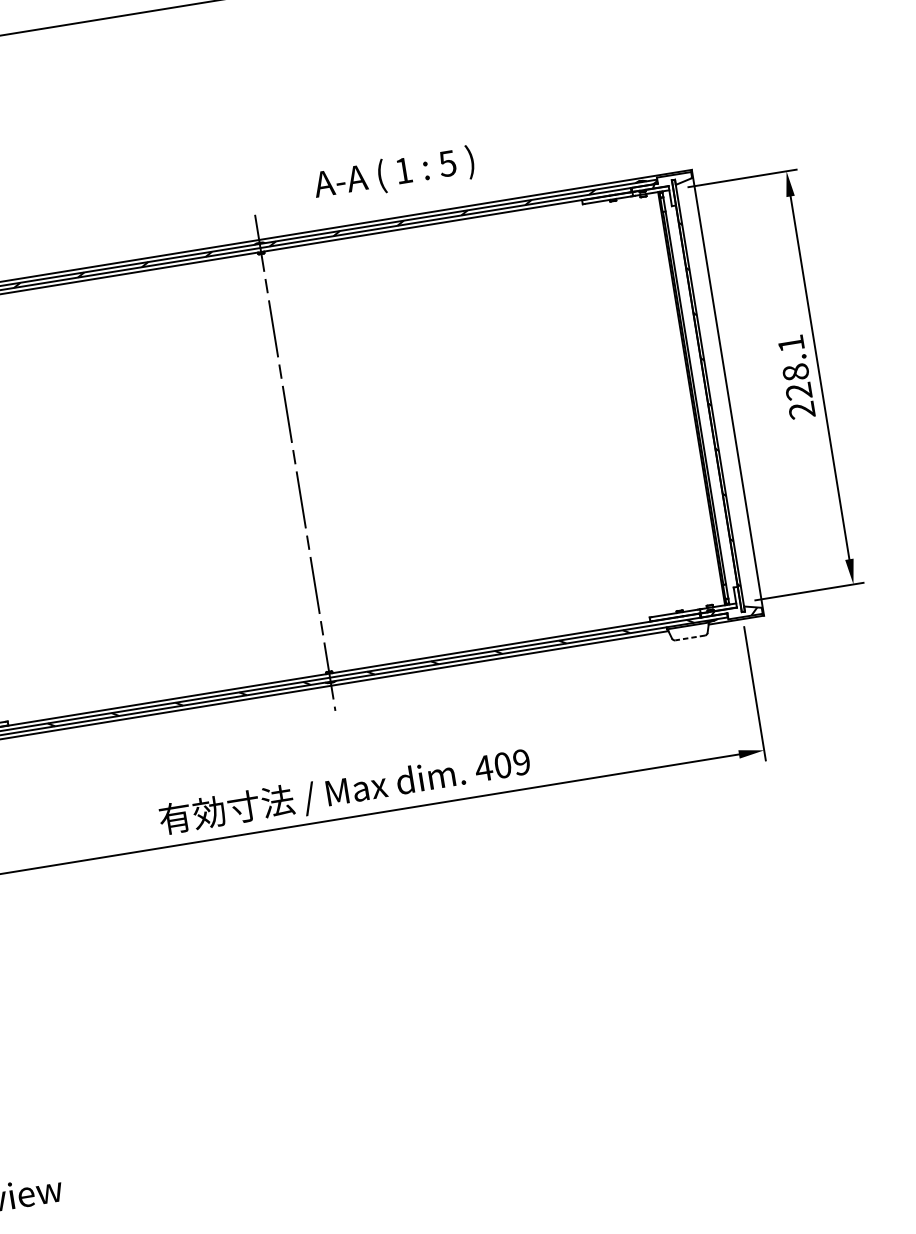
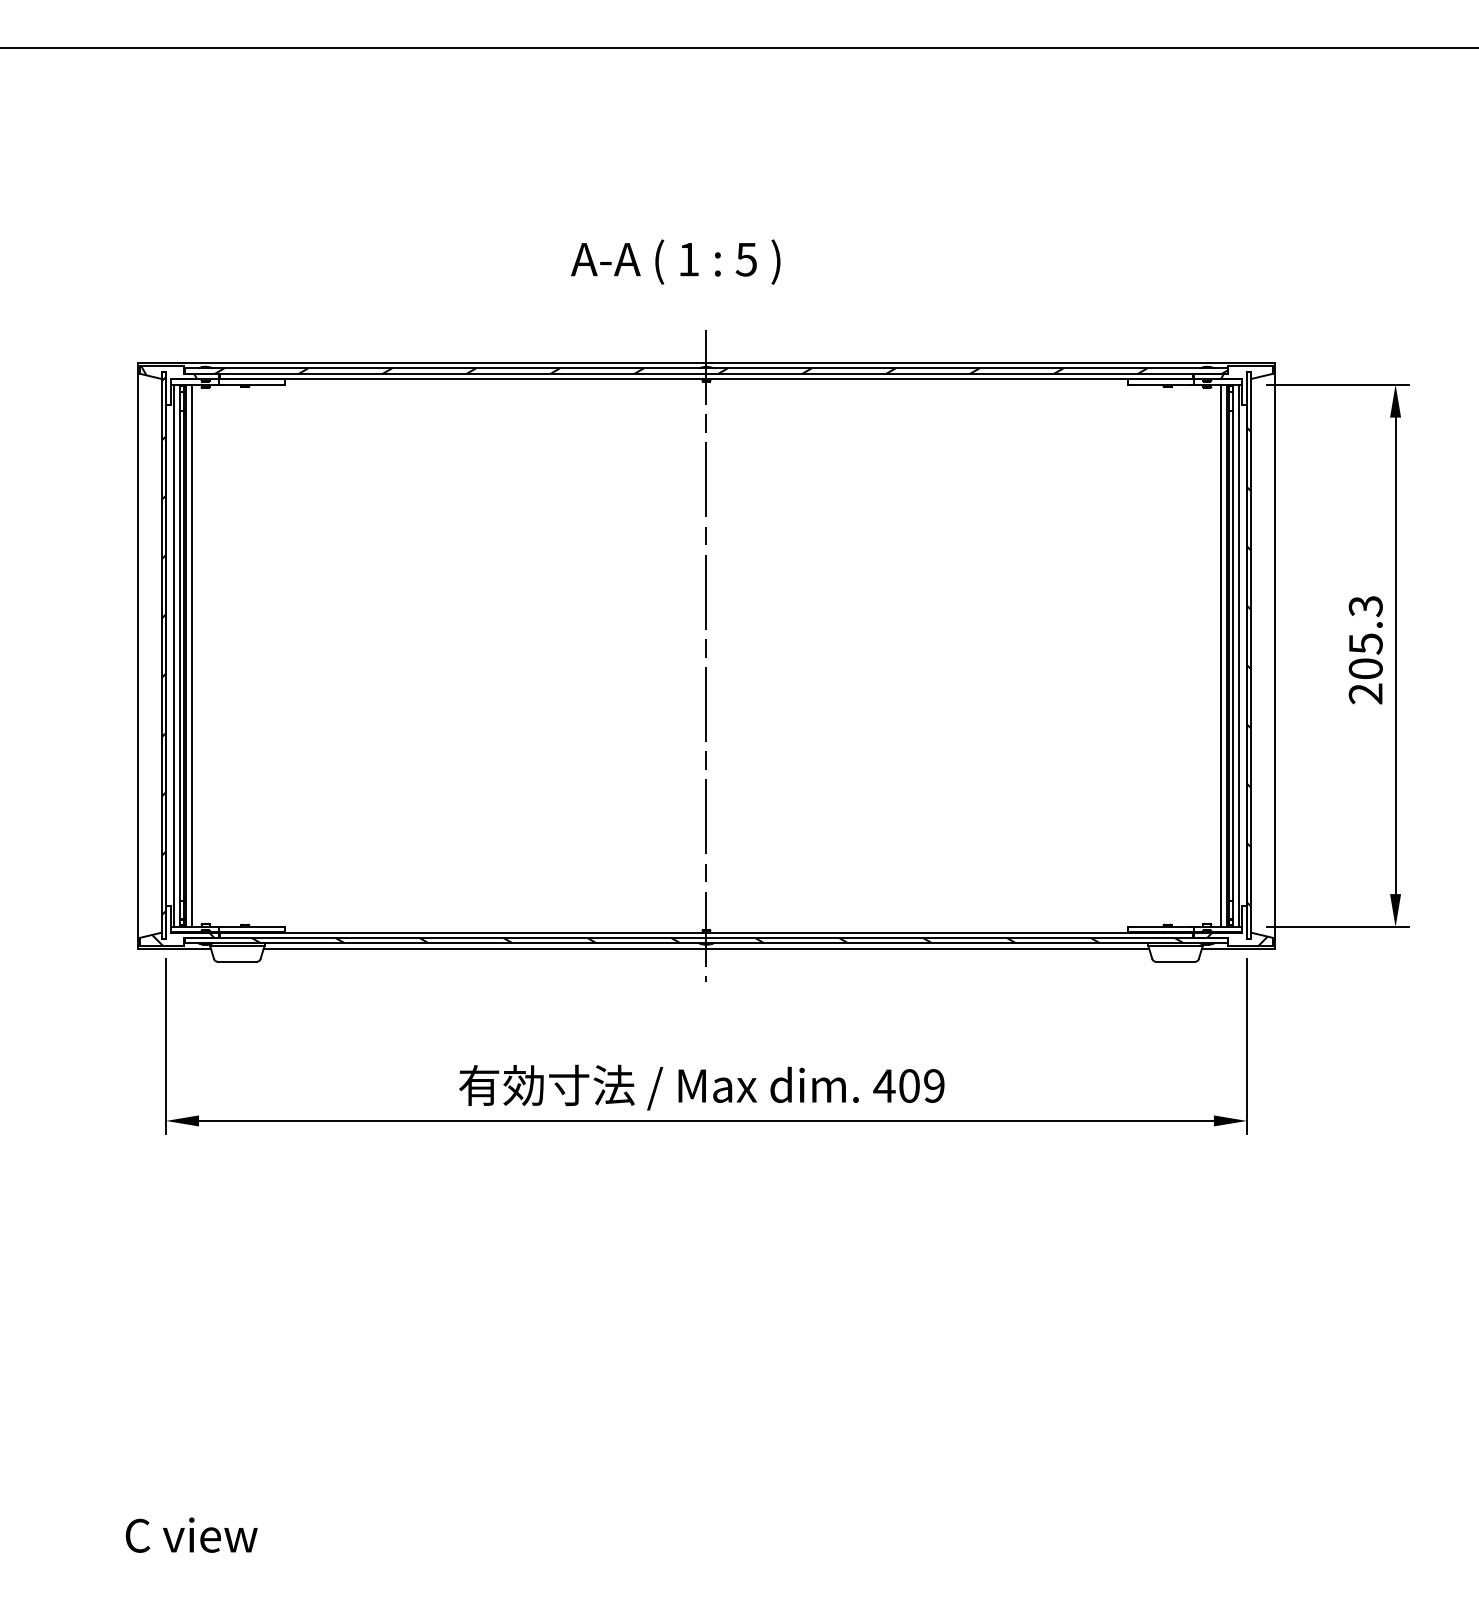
text: (393, 173) -> (675, 261), moved
text: (794, 367) -> (1365, 637), 228.1 -> 205.3
line: (701, 396) -> (1239, 655), added
line: (686, 399) -> (1220, 655), added
line: (690, 637) -> (1175, 961), dashed -> solid

